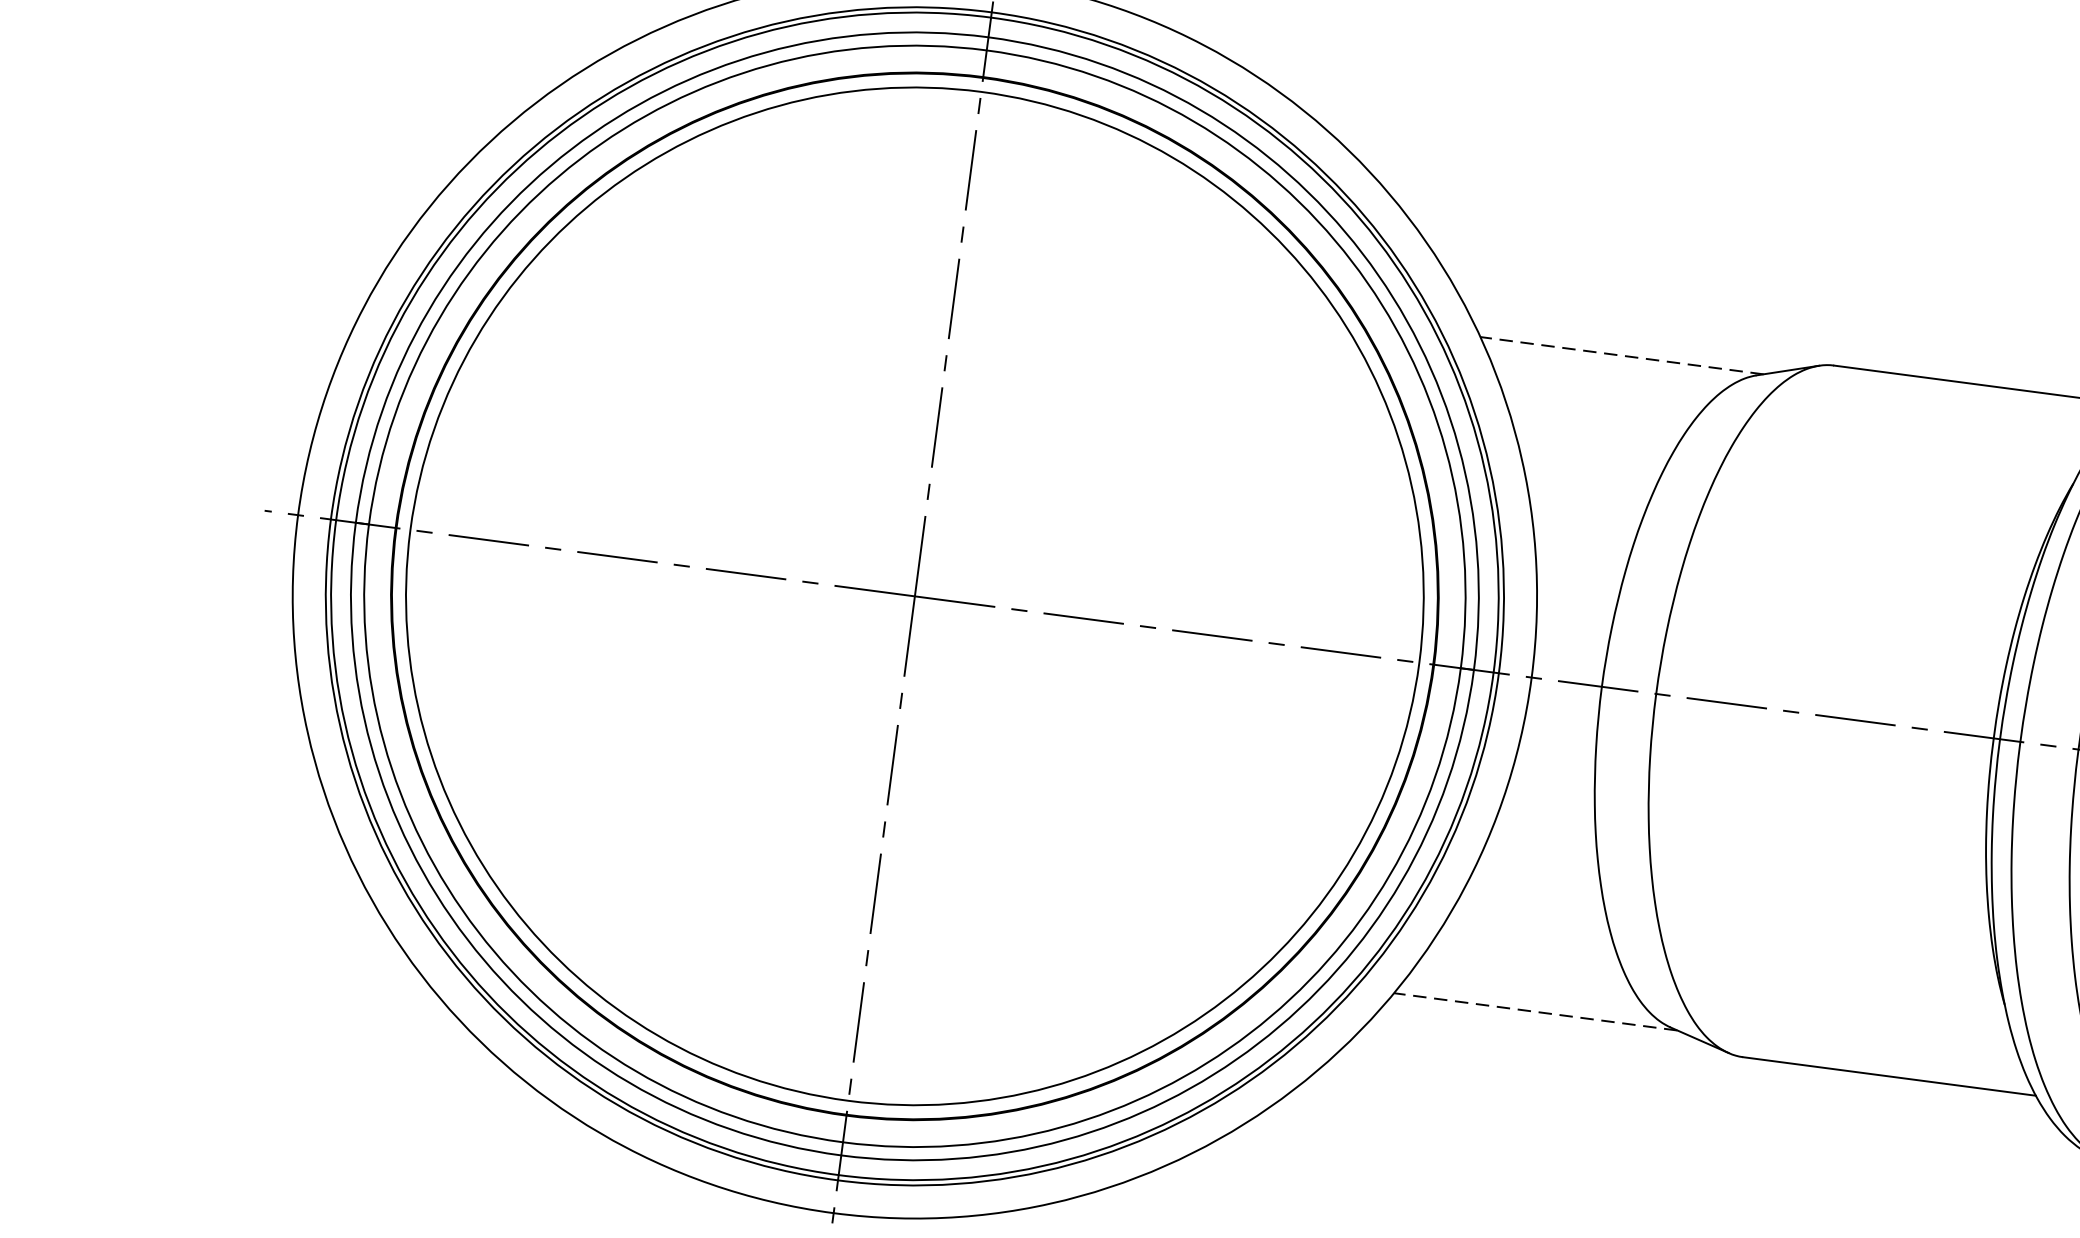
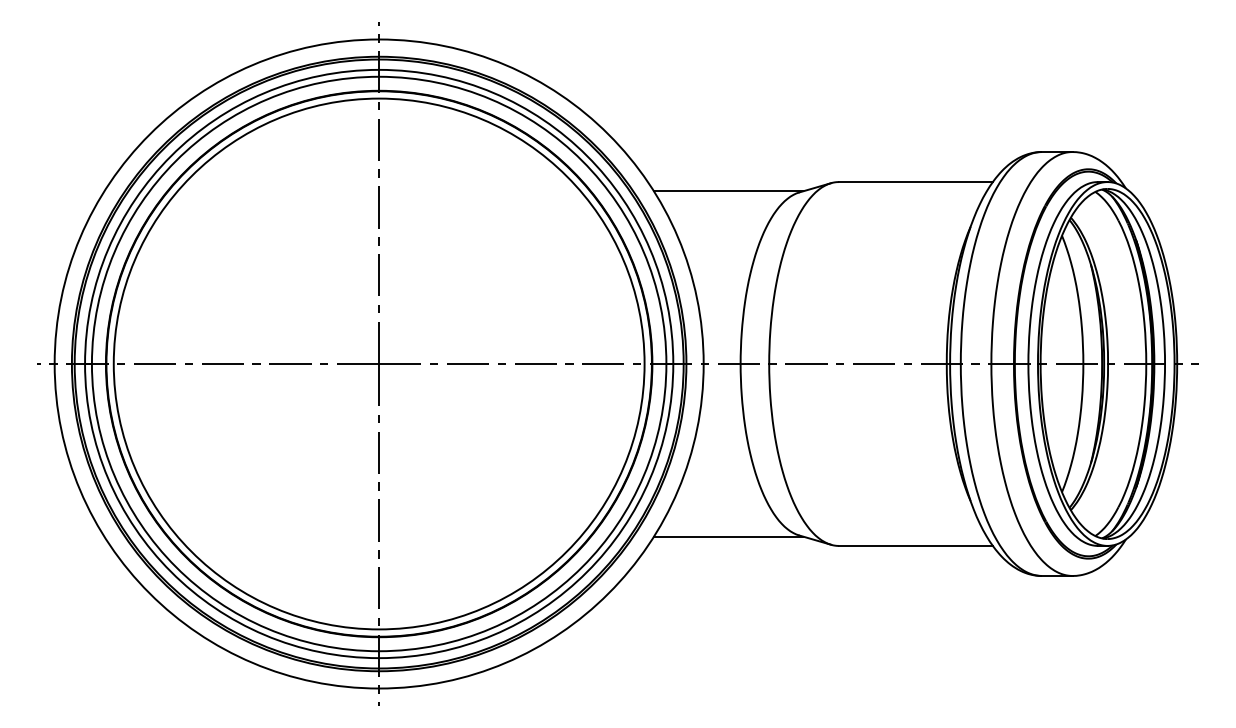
line: (1622, 355) -> (728, 191), dashed -> solid
line: (1535, 1011) -> (728, 536), dashed -> solid

